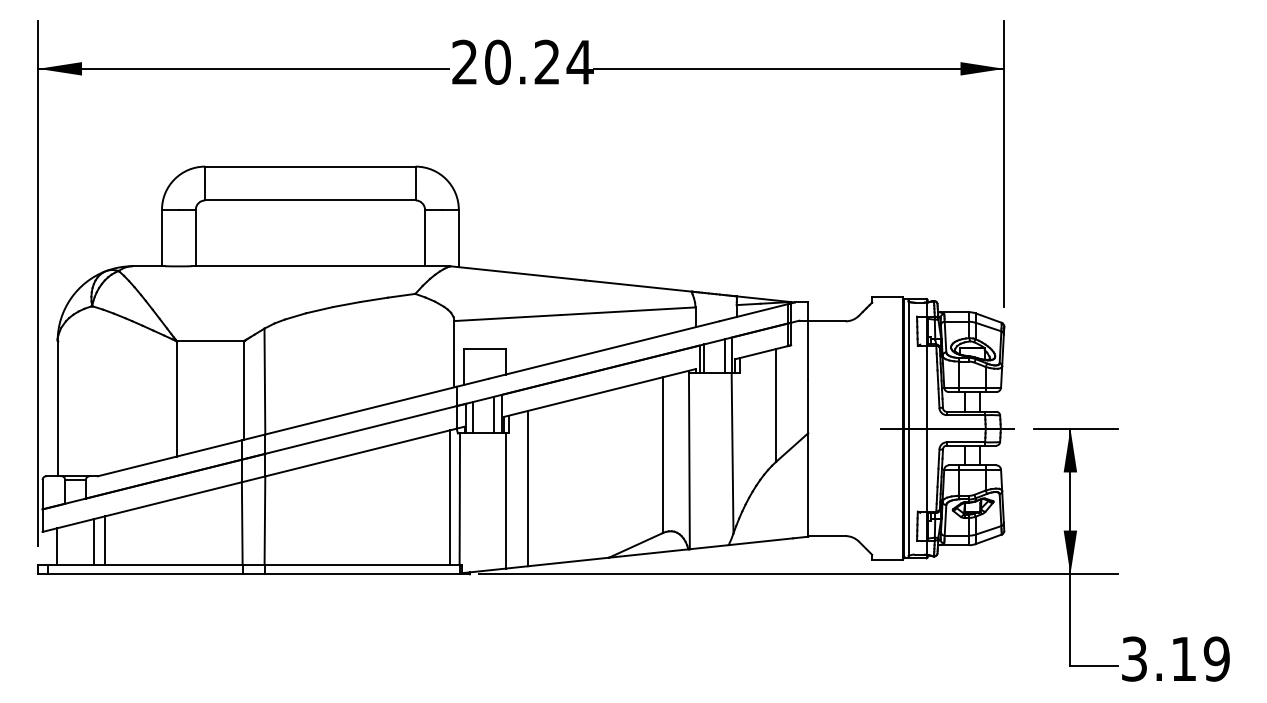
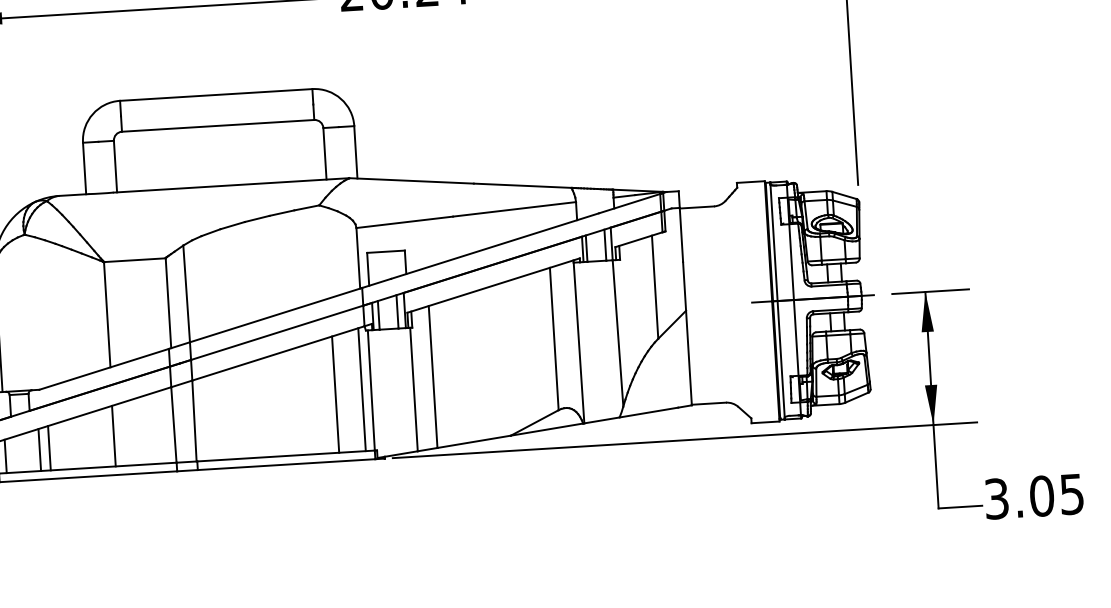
line: (420, 500) -> (335, 393), added
line: (176, 531) -> (114, 435), added
text: (1200, 658) -> (1057, 494), 3.19 -> 3.05

